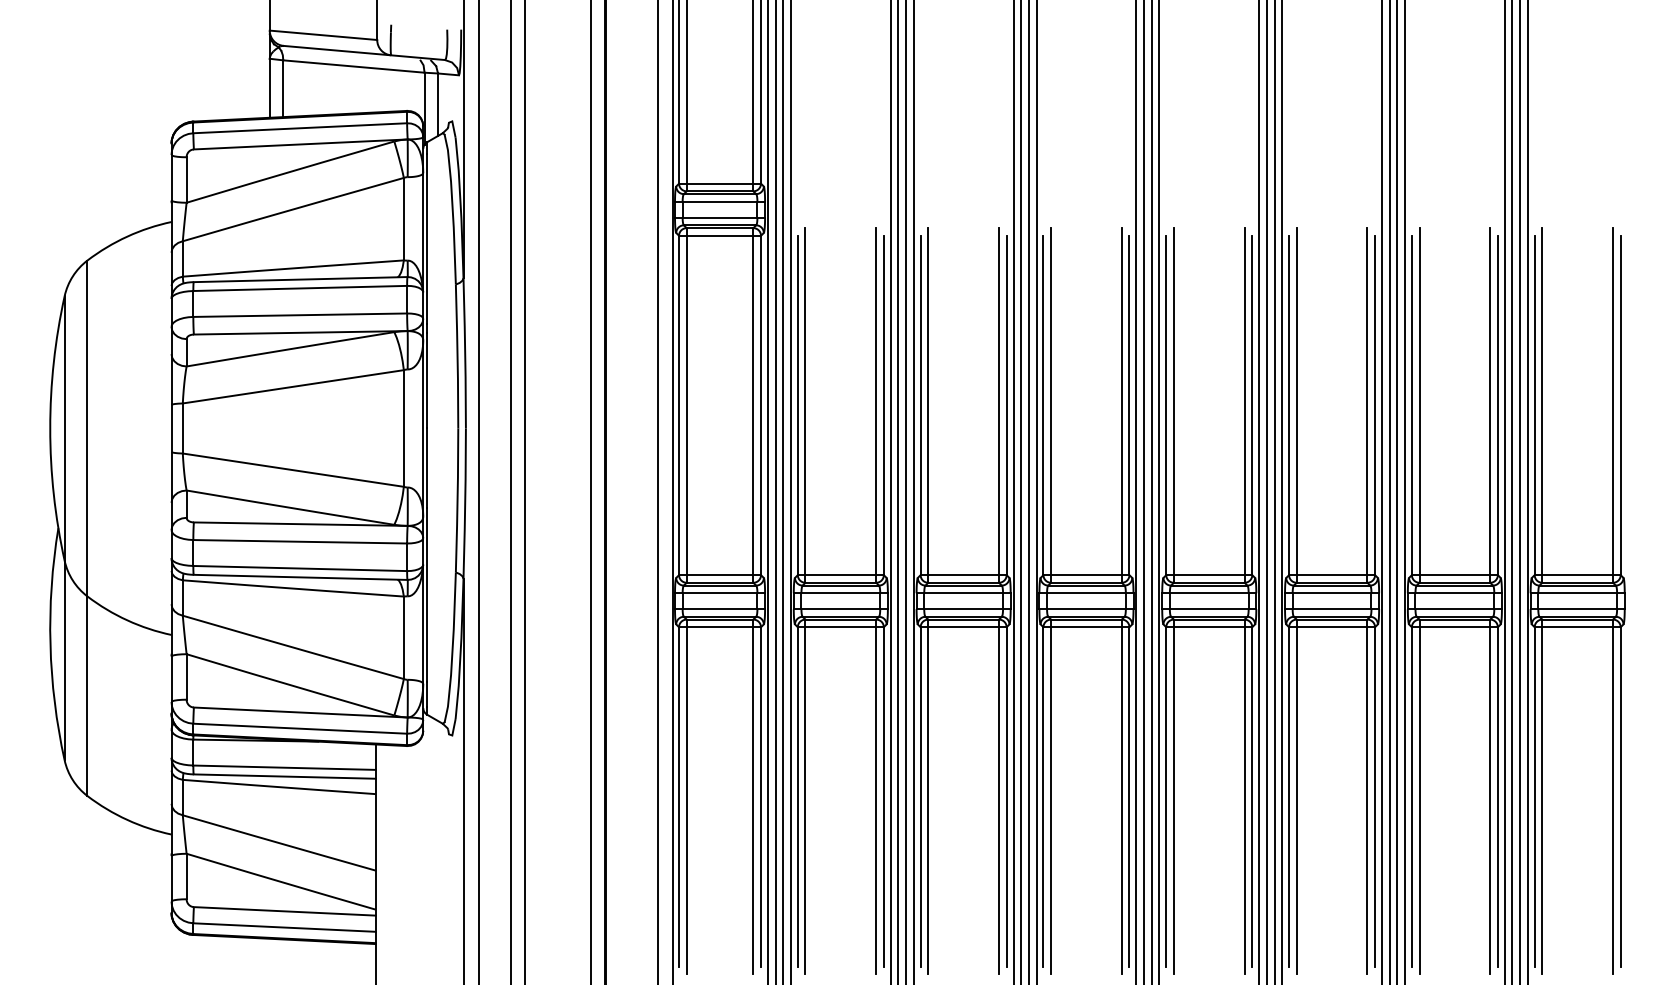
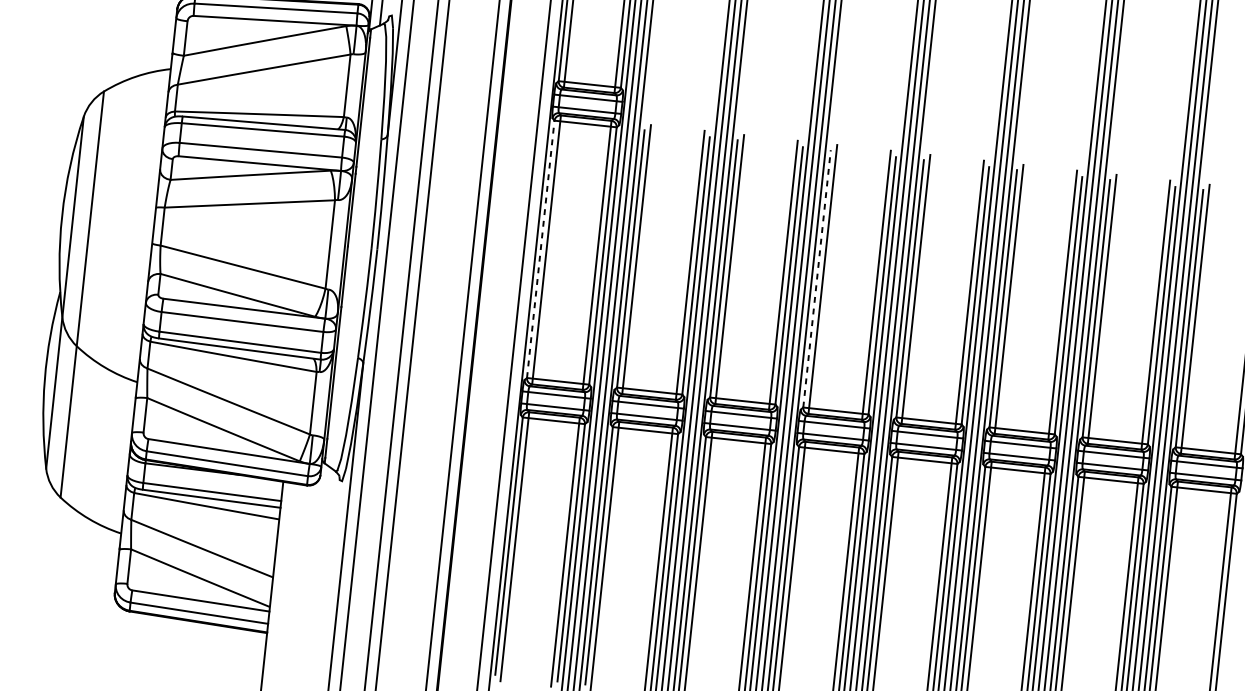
line: (679, 405) -> (541, 249), solid -> dashed
line: (1043, 405) -> (817, 278), solid -> dashed

